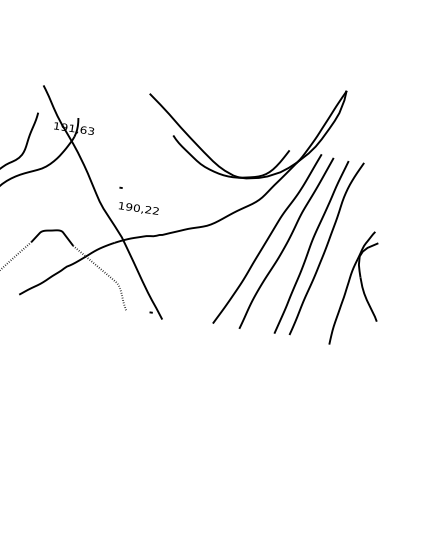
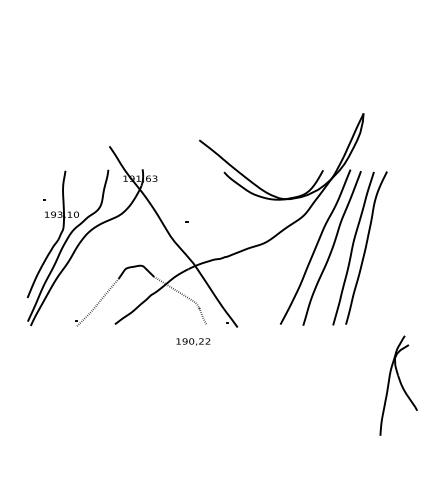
text: (139, 208) -> (193, 341), moved
part: (359, 288) -> (398, 385), moved

